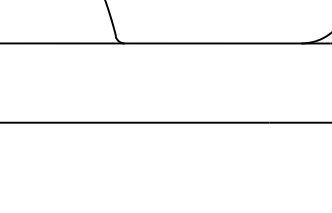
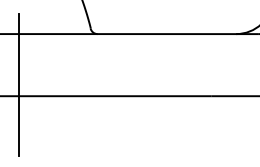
line: (25, 107) -> (19, 84), added

